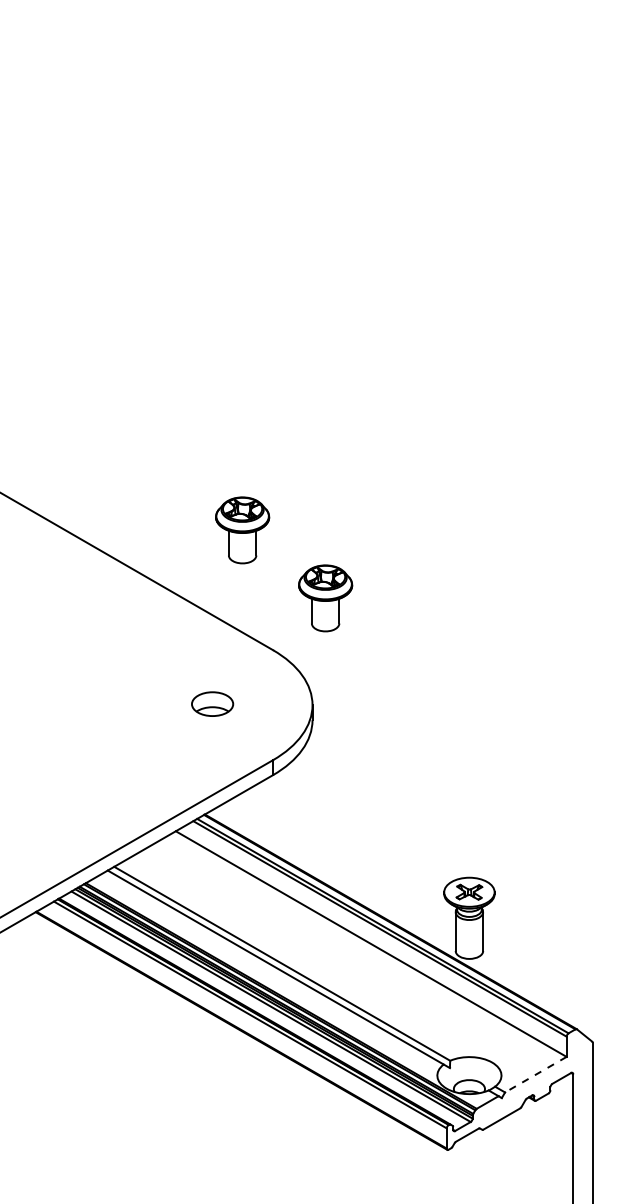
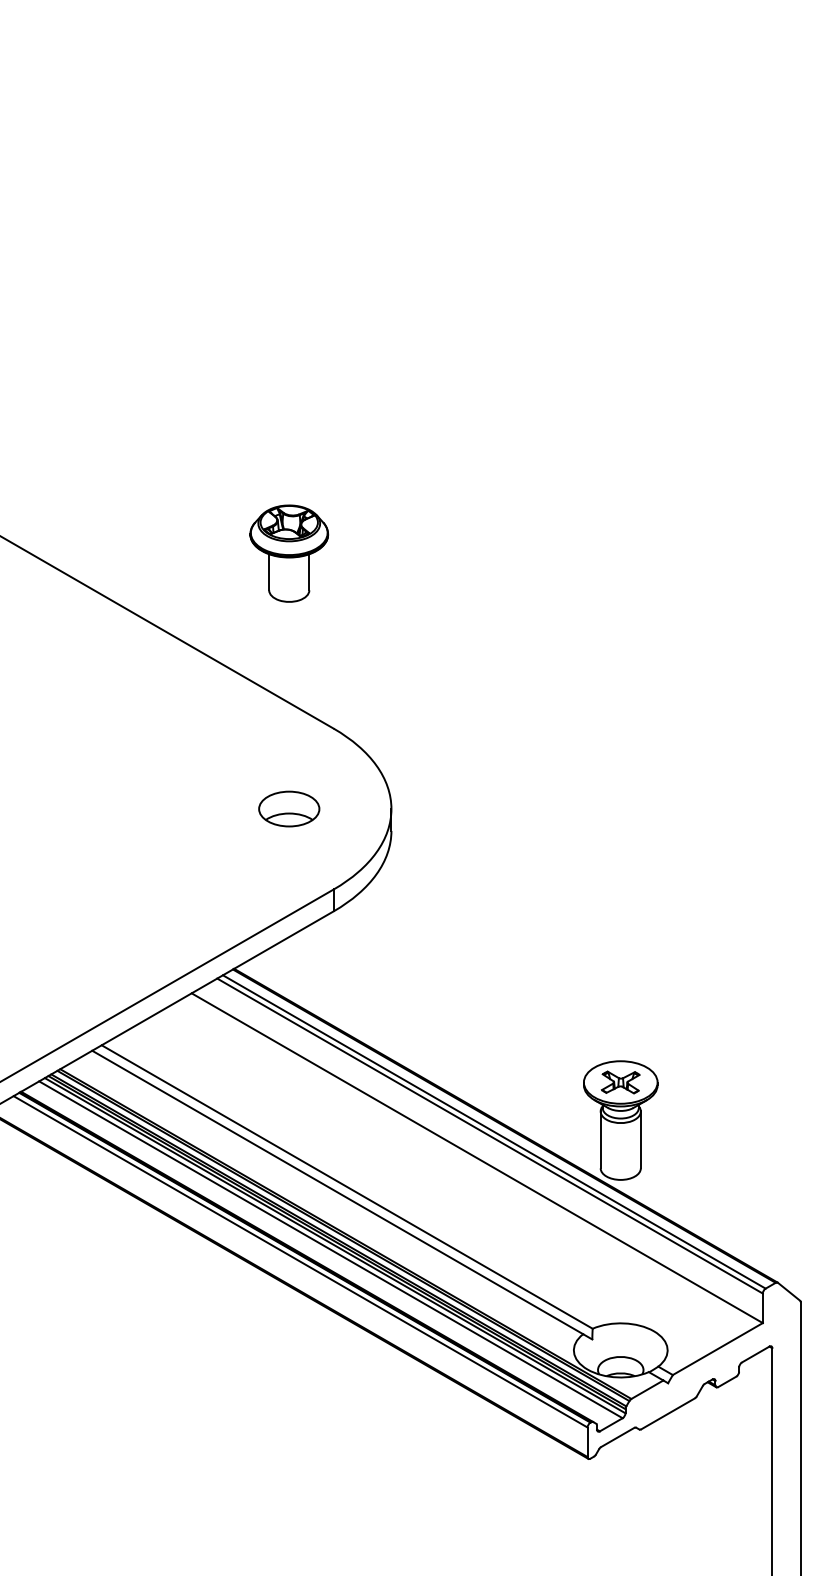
part: (325, 598) -> (410, 653), removed
part: (212, 703) -> (289, 808), moved
line: (535, 1074) -> (717, 1348), dashed -> solid

